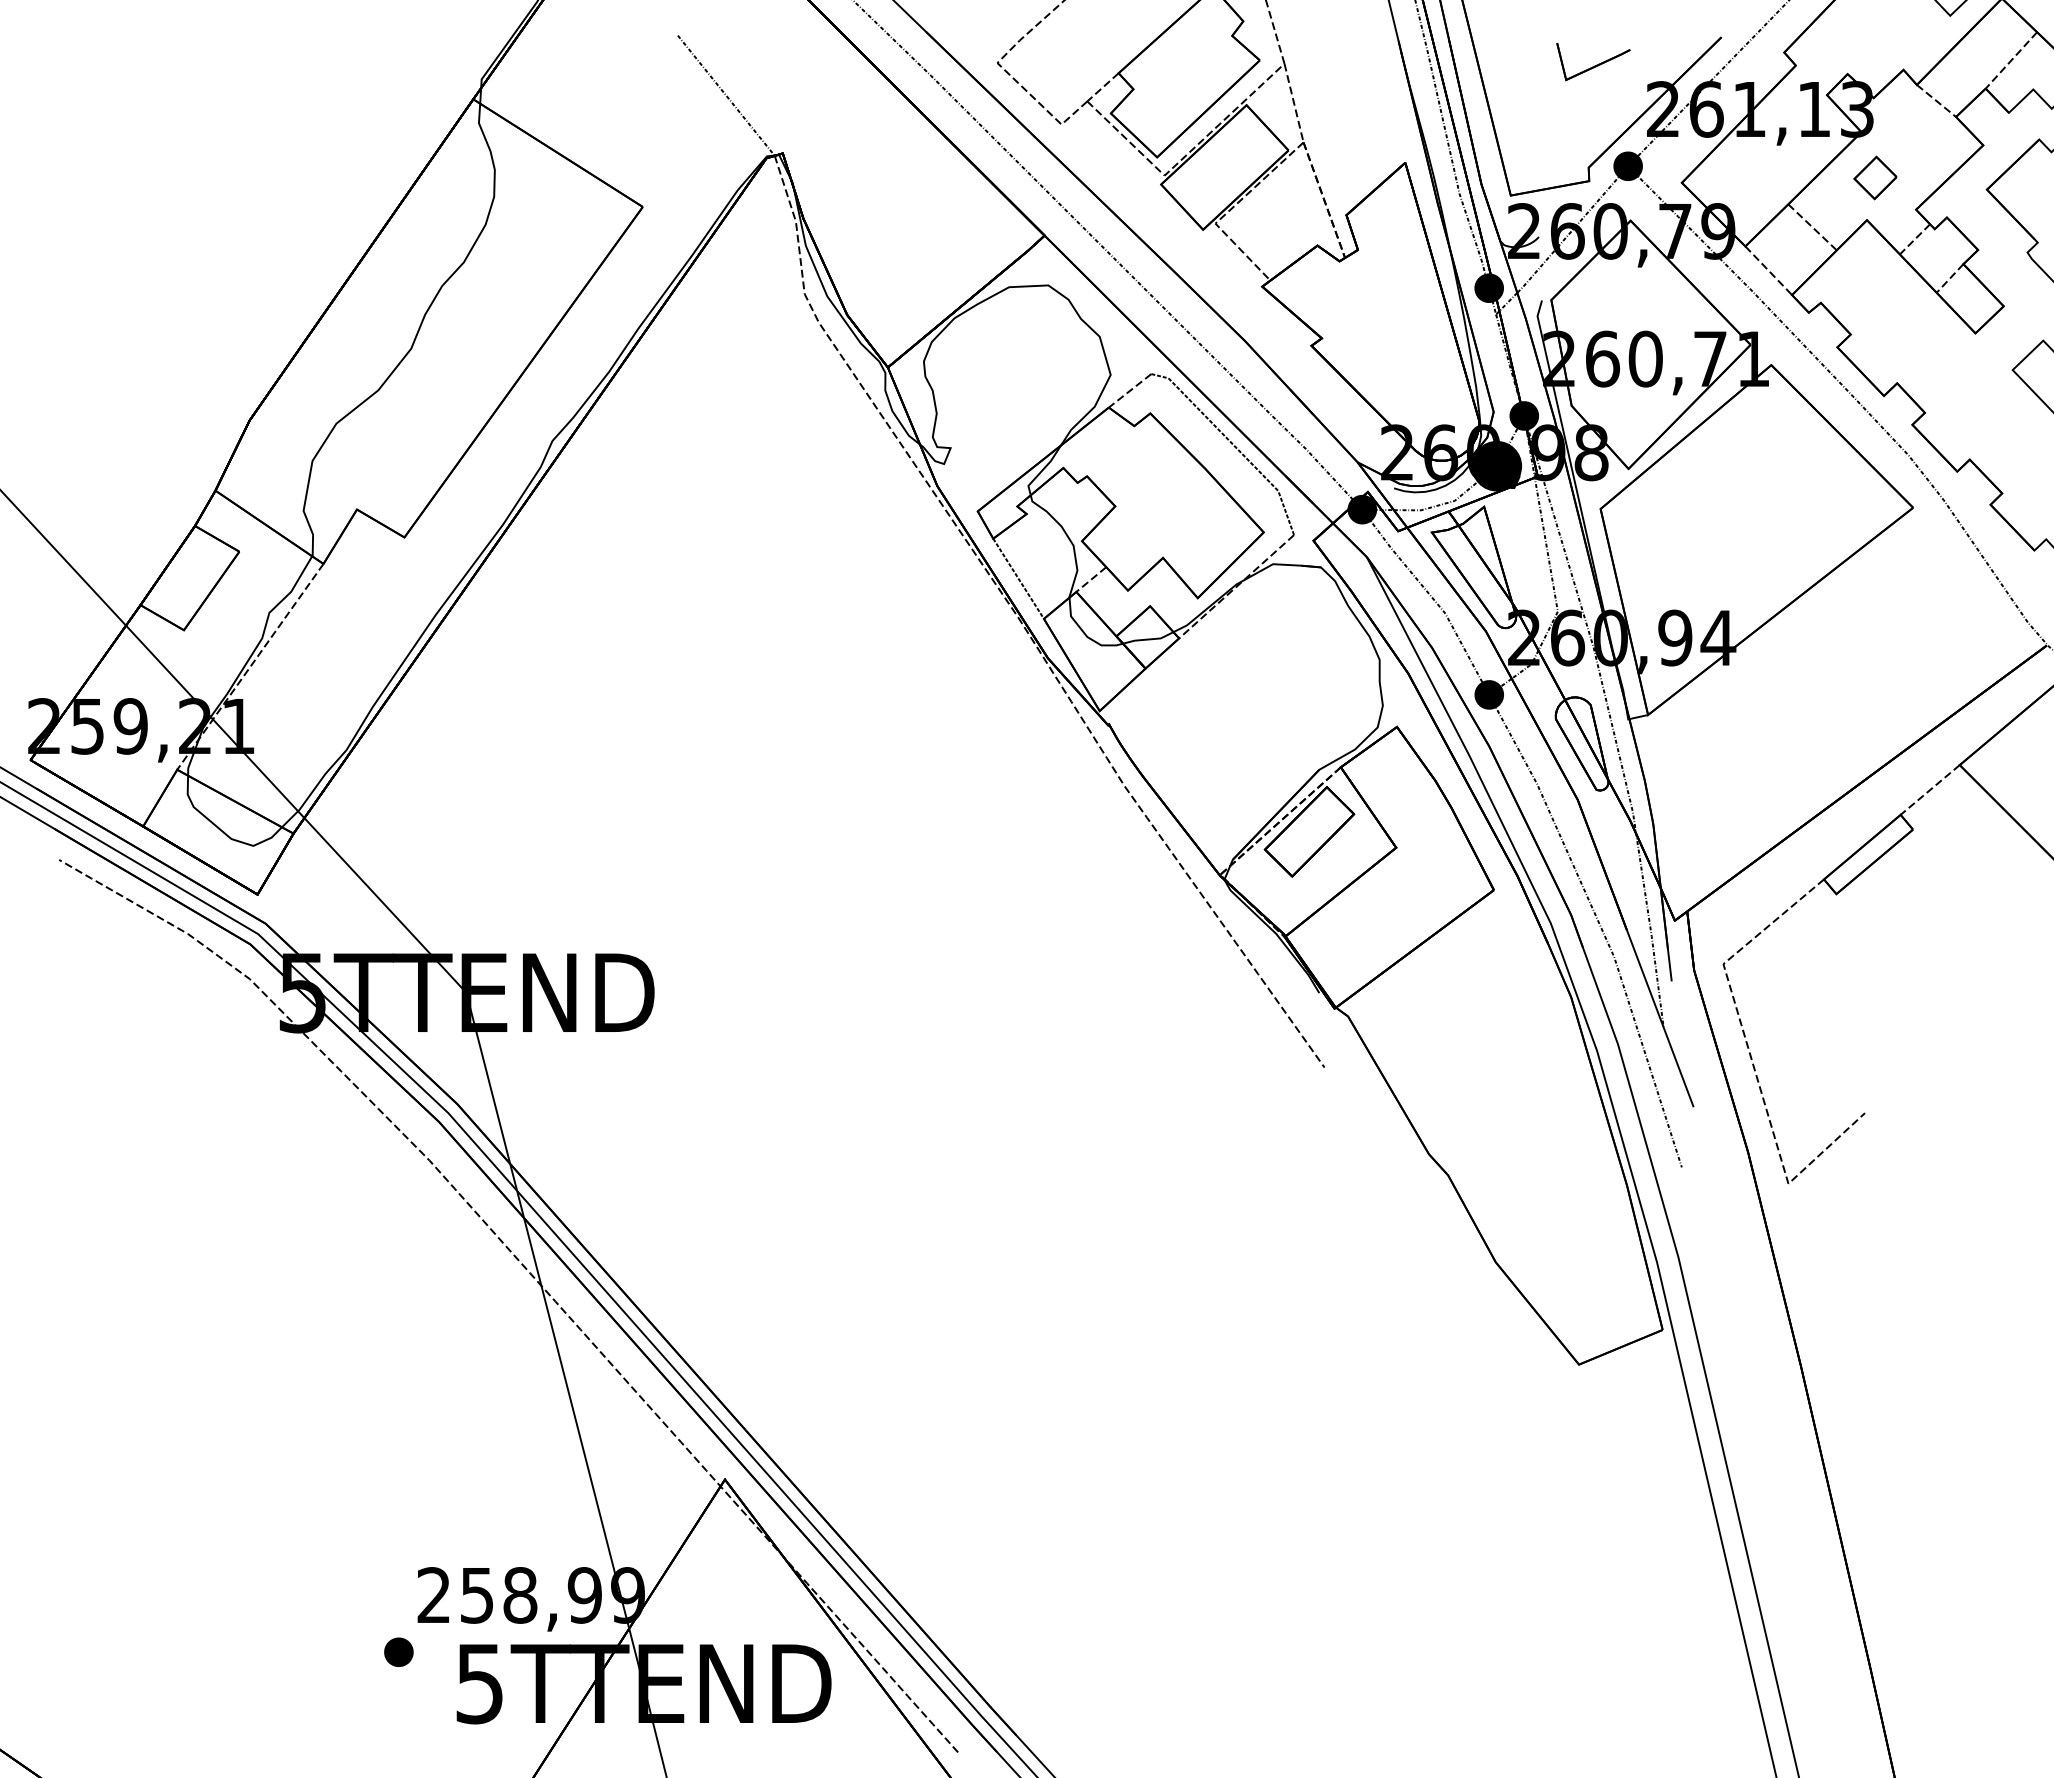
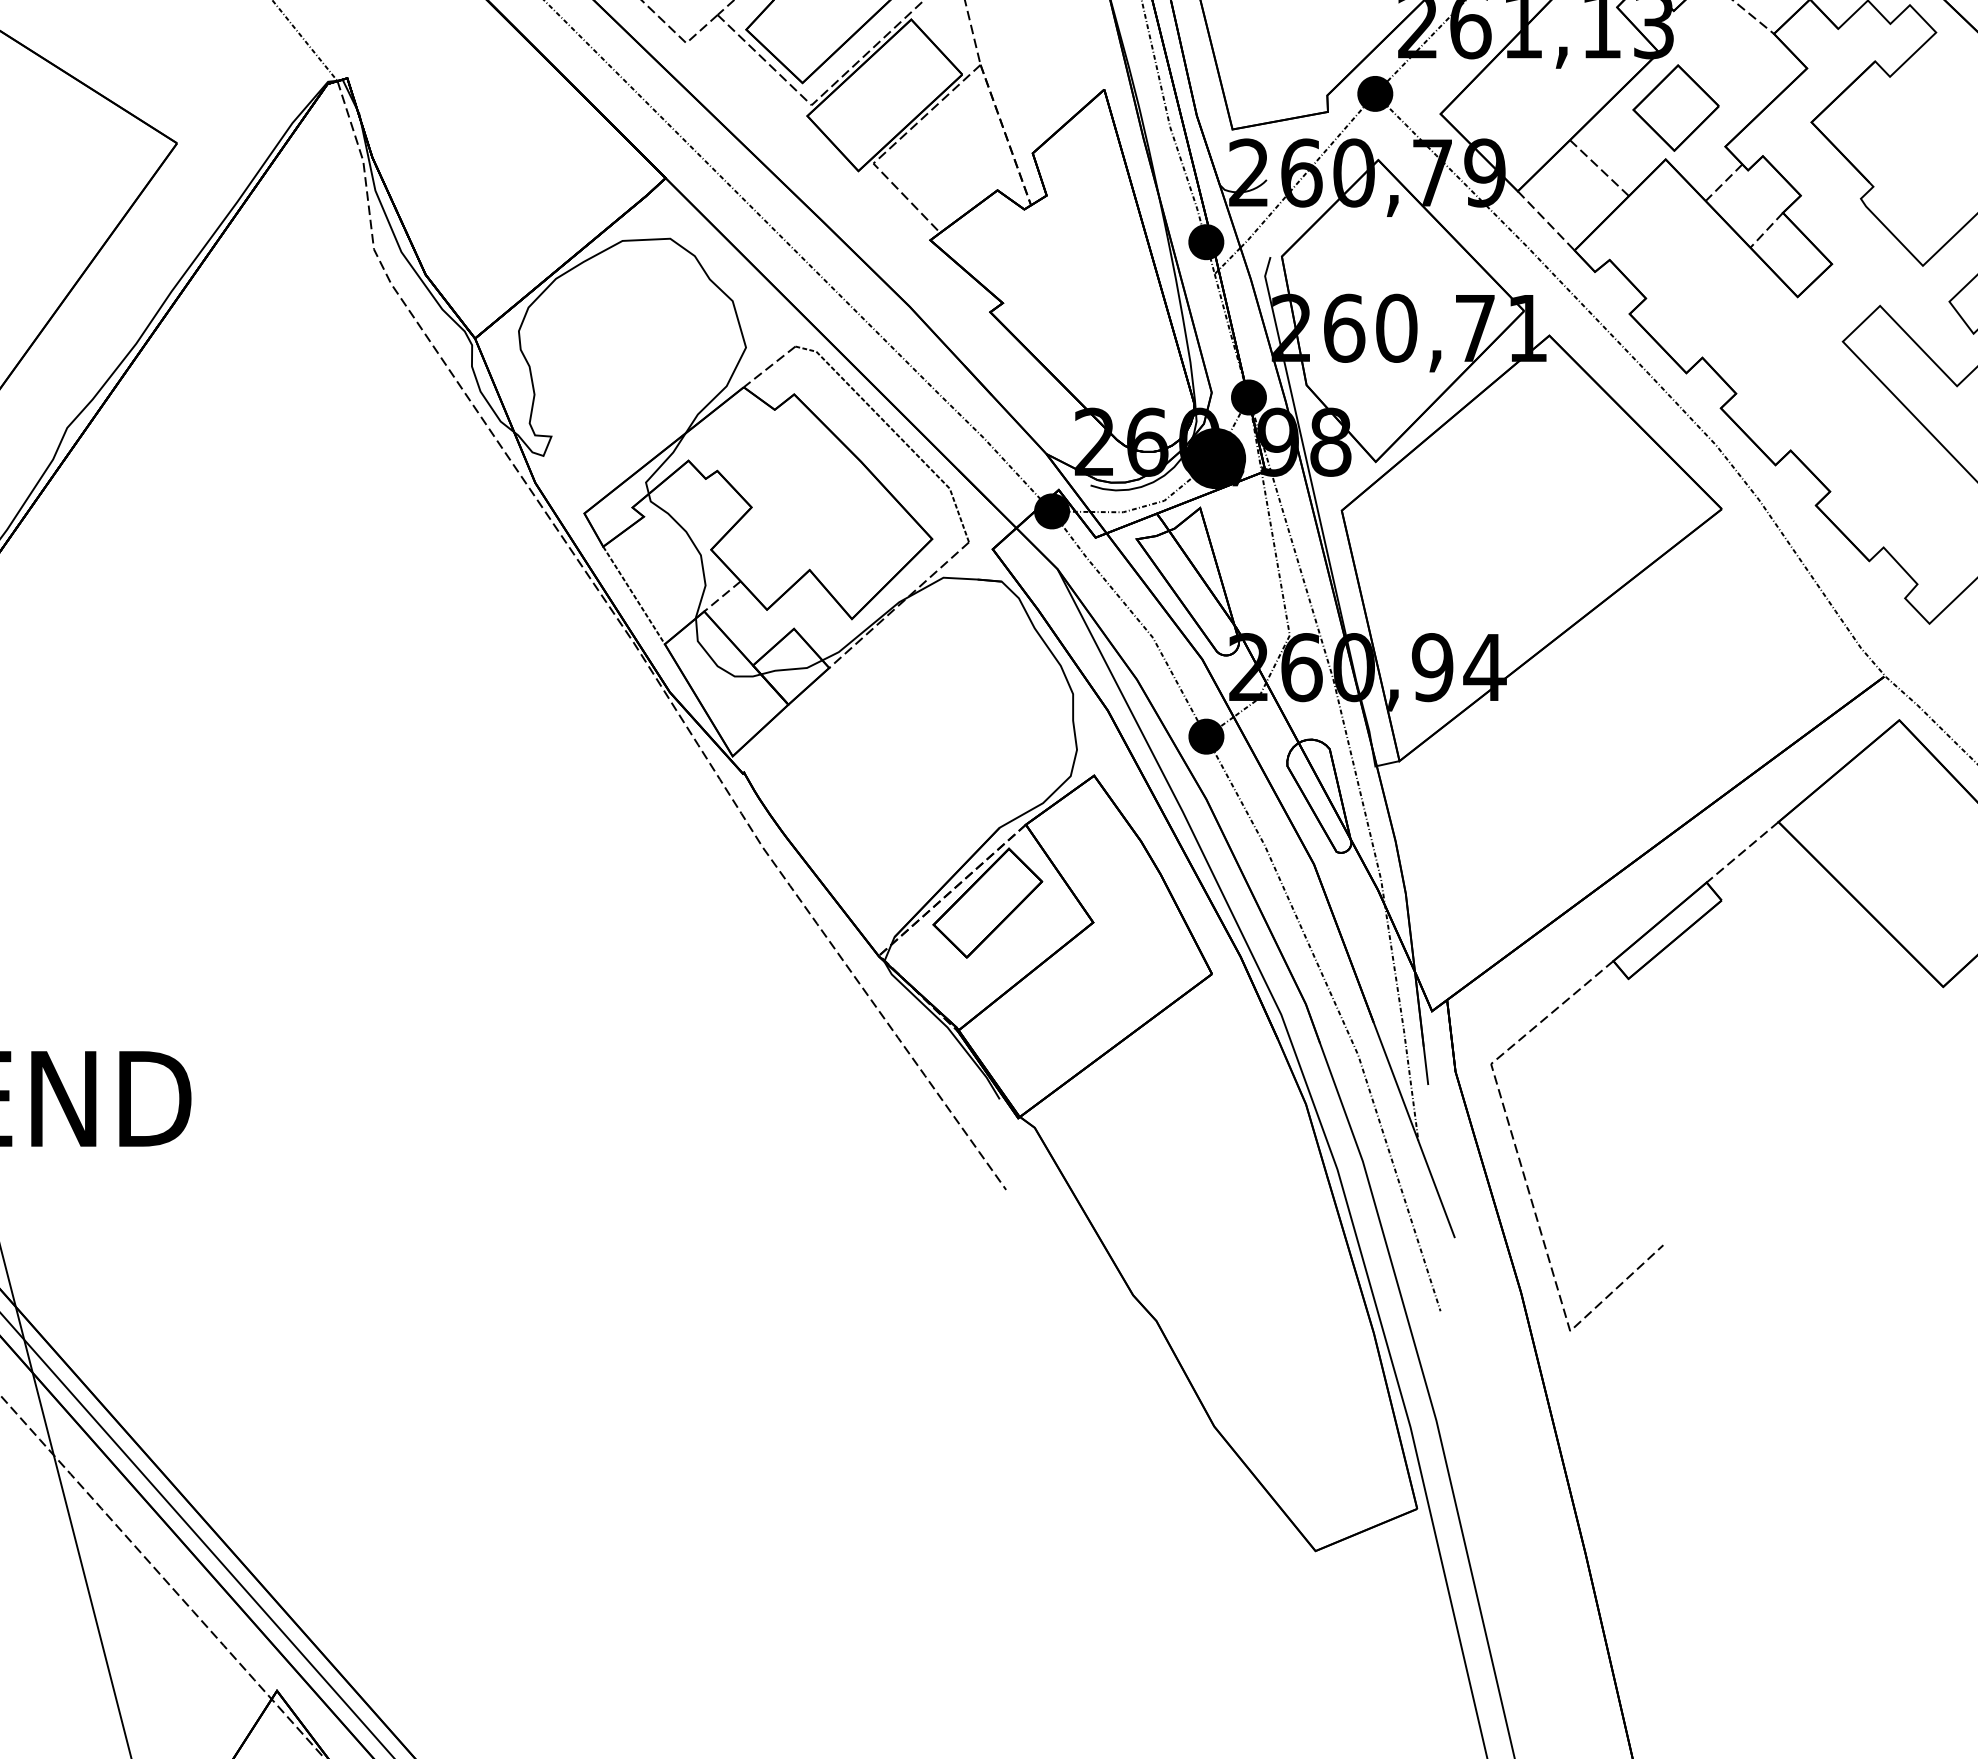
part: (1875, 177) -> (1676, 107), size x1.67

